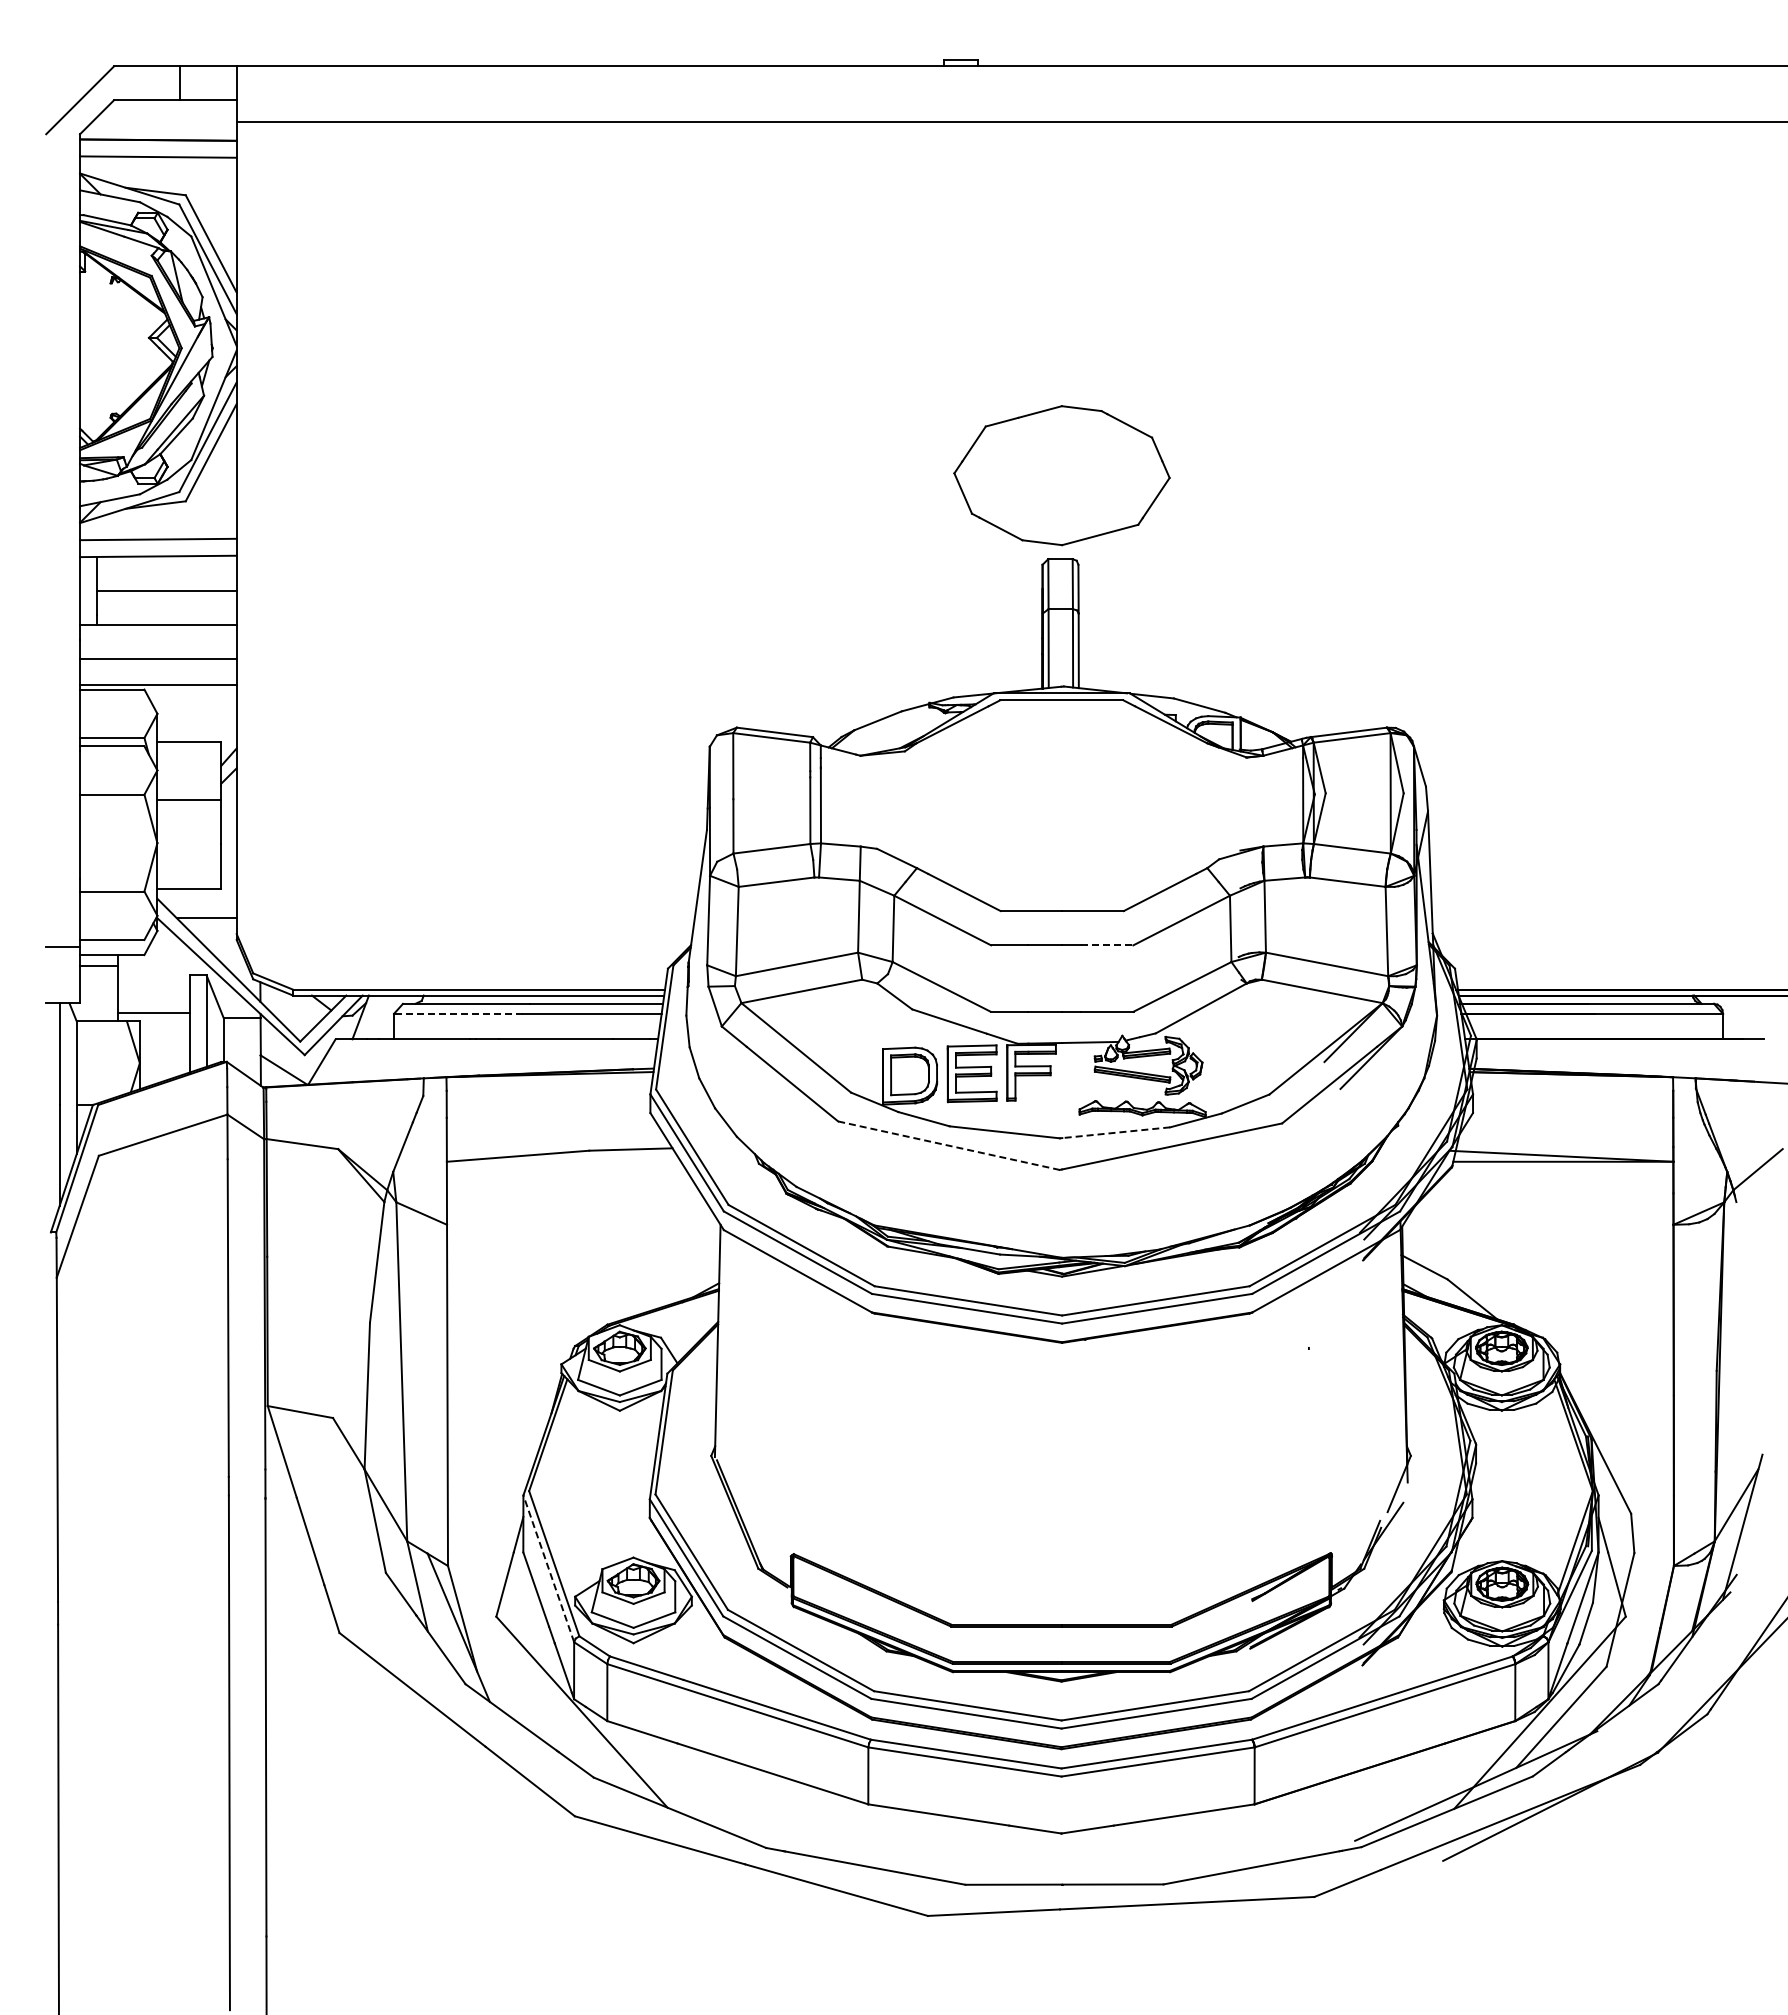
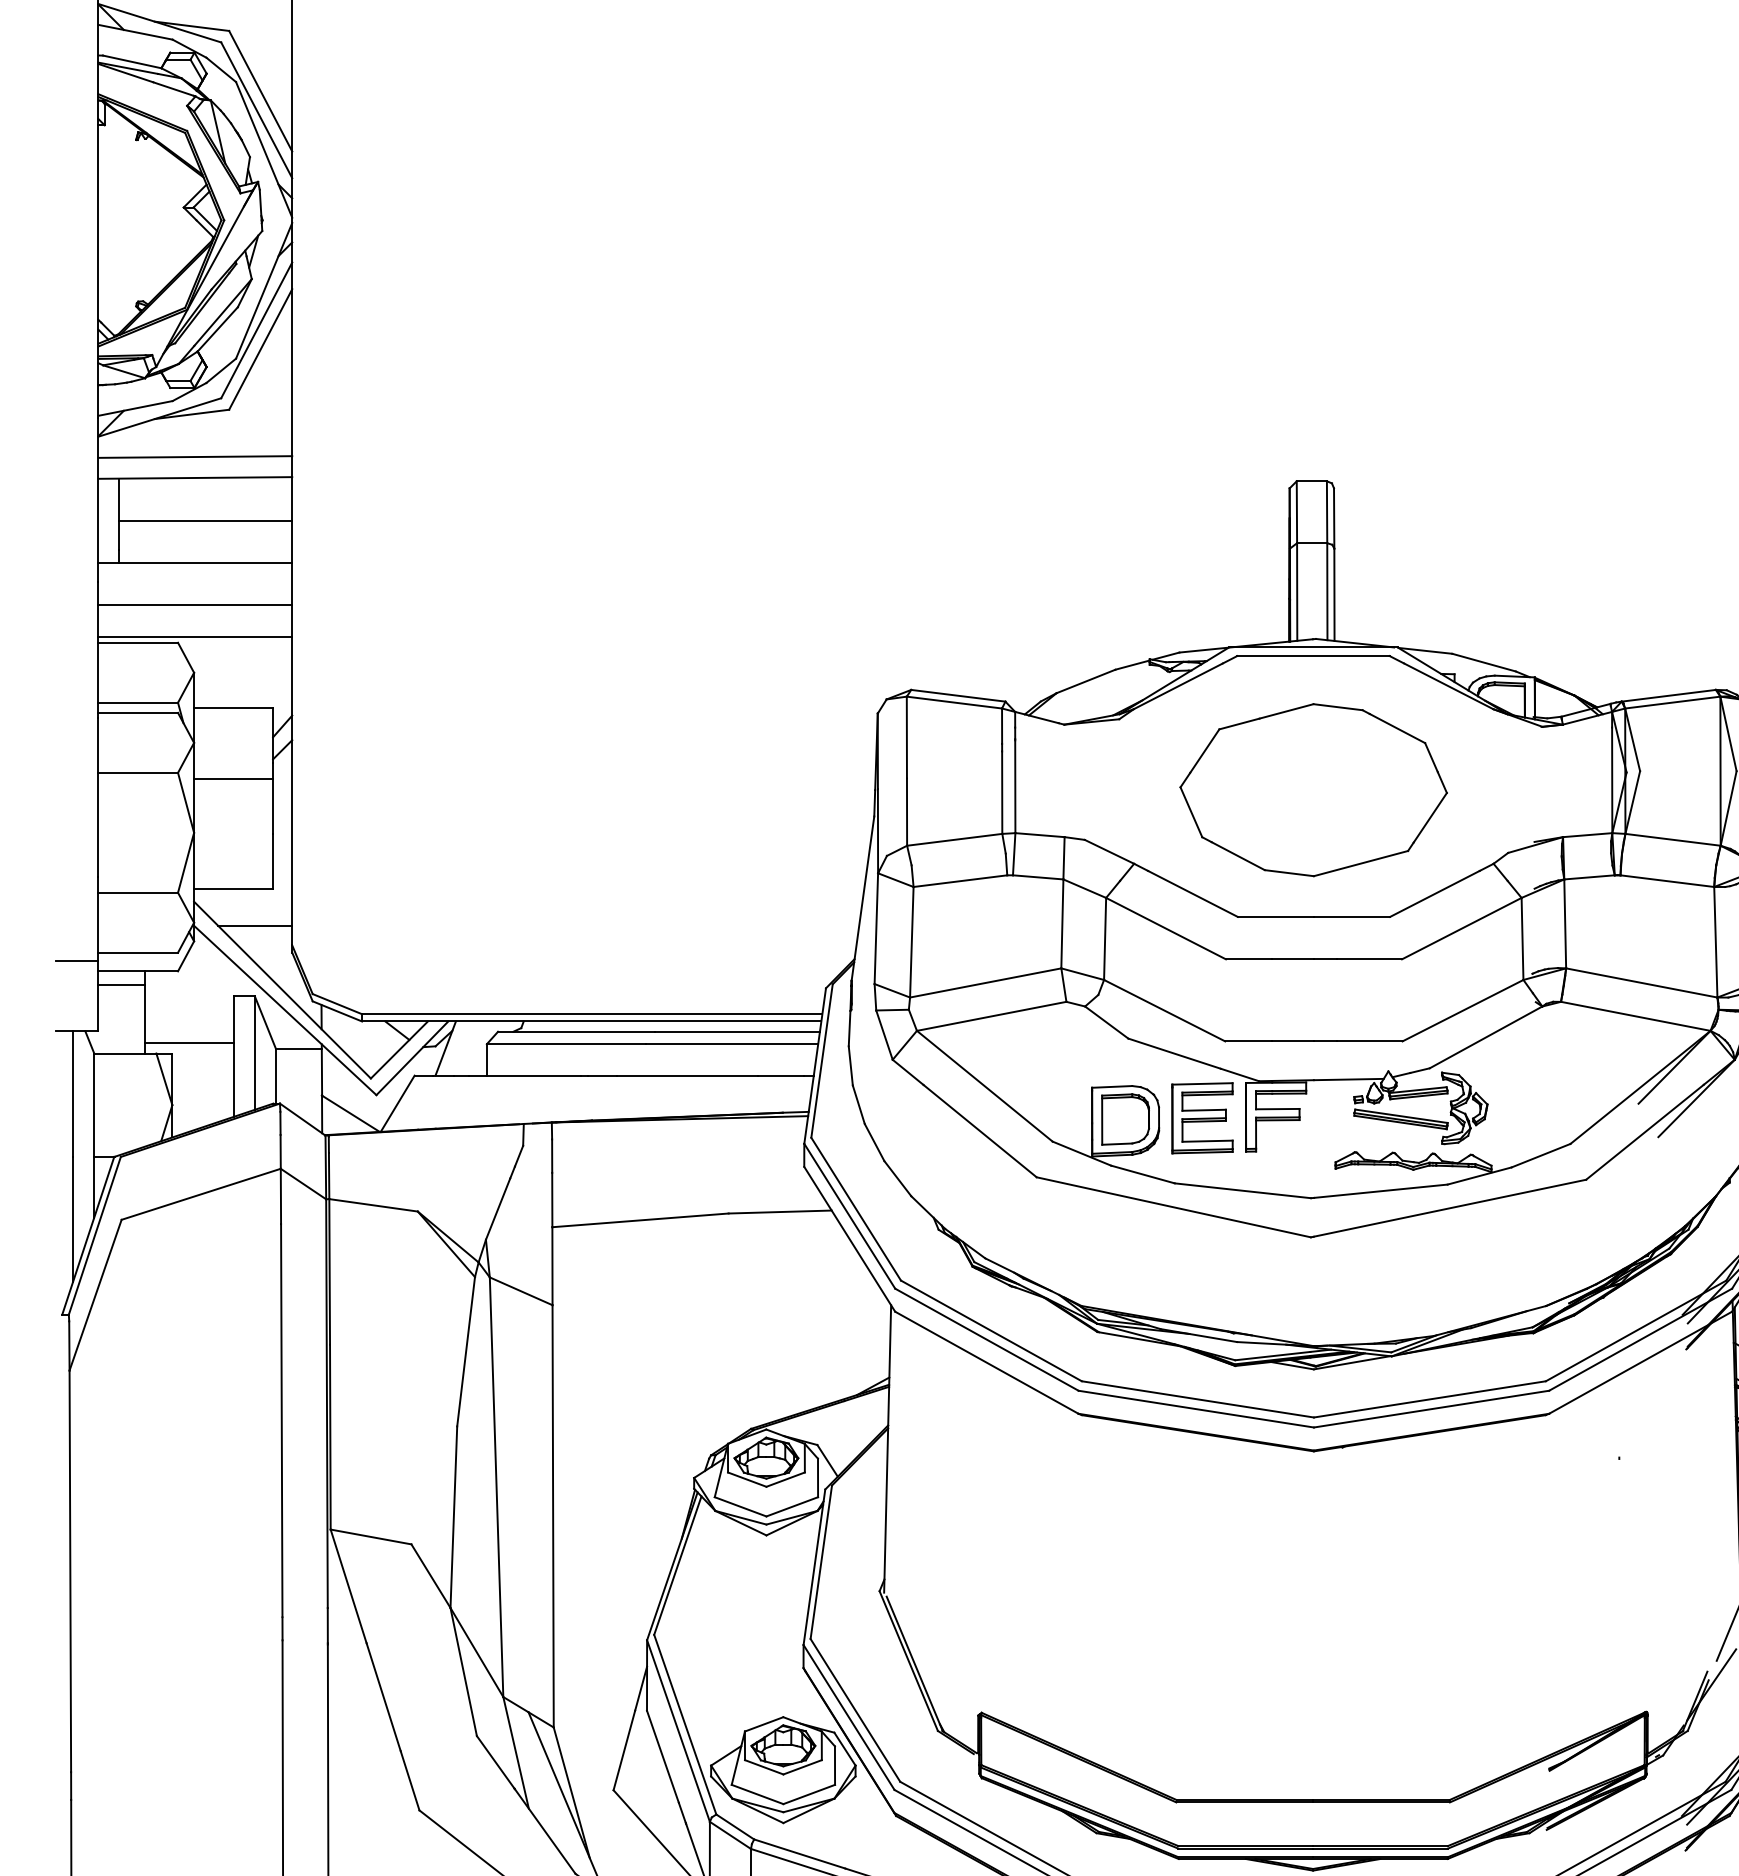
part: (1061, 475) -> (1313, 789), moved
line: (1107, 945) -> (1370, 959), dashed -> solid
line: (457, 1013) -> (565, 1043), dashed -> solid
line: (1115, 1132) -> (1379, 1190), dashed -> solid
line: (949, 1145) -> (1174, 1207), dashed -> solid
line: (548, 1568) -> (678, 1730), dashed -> solid

